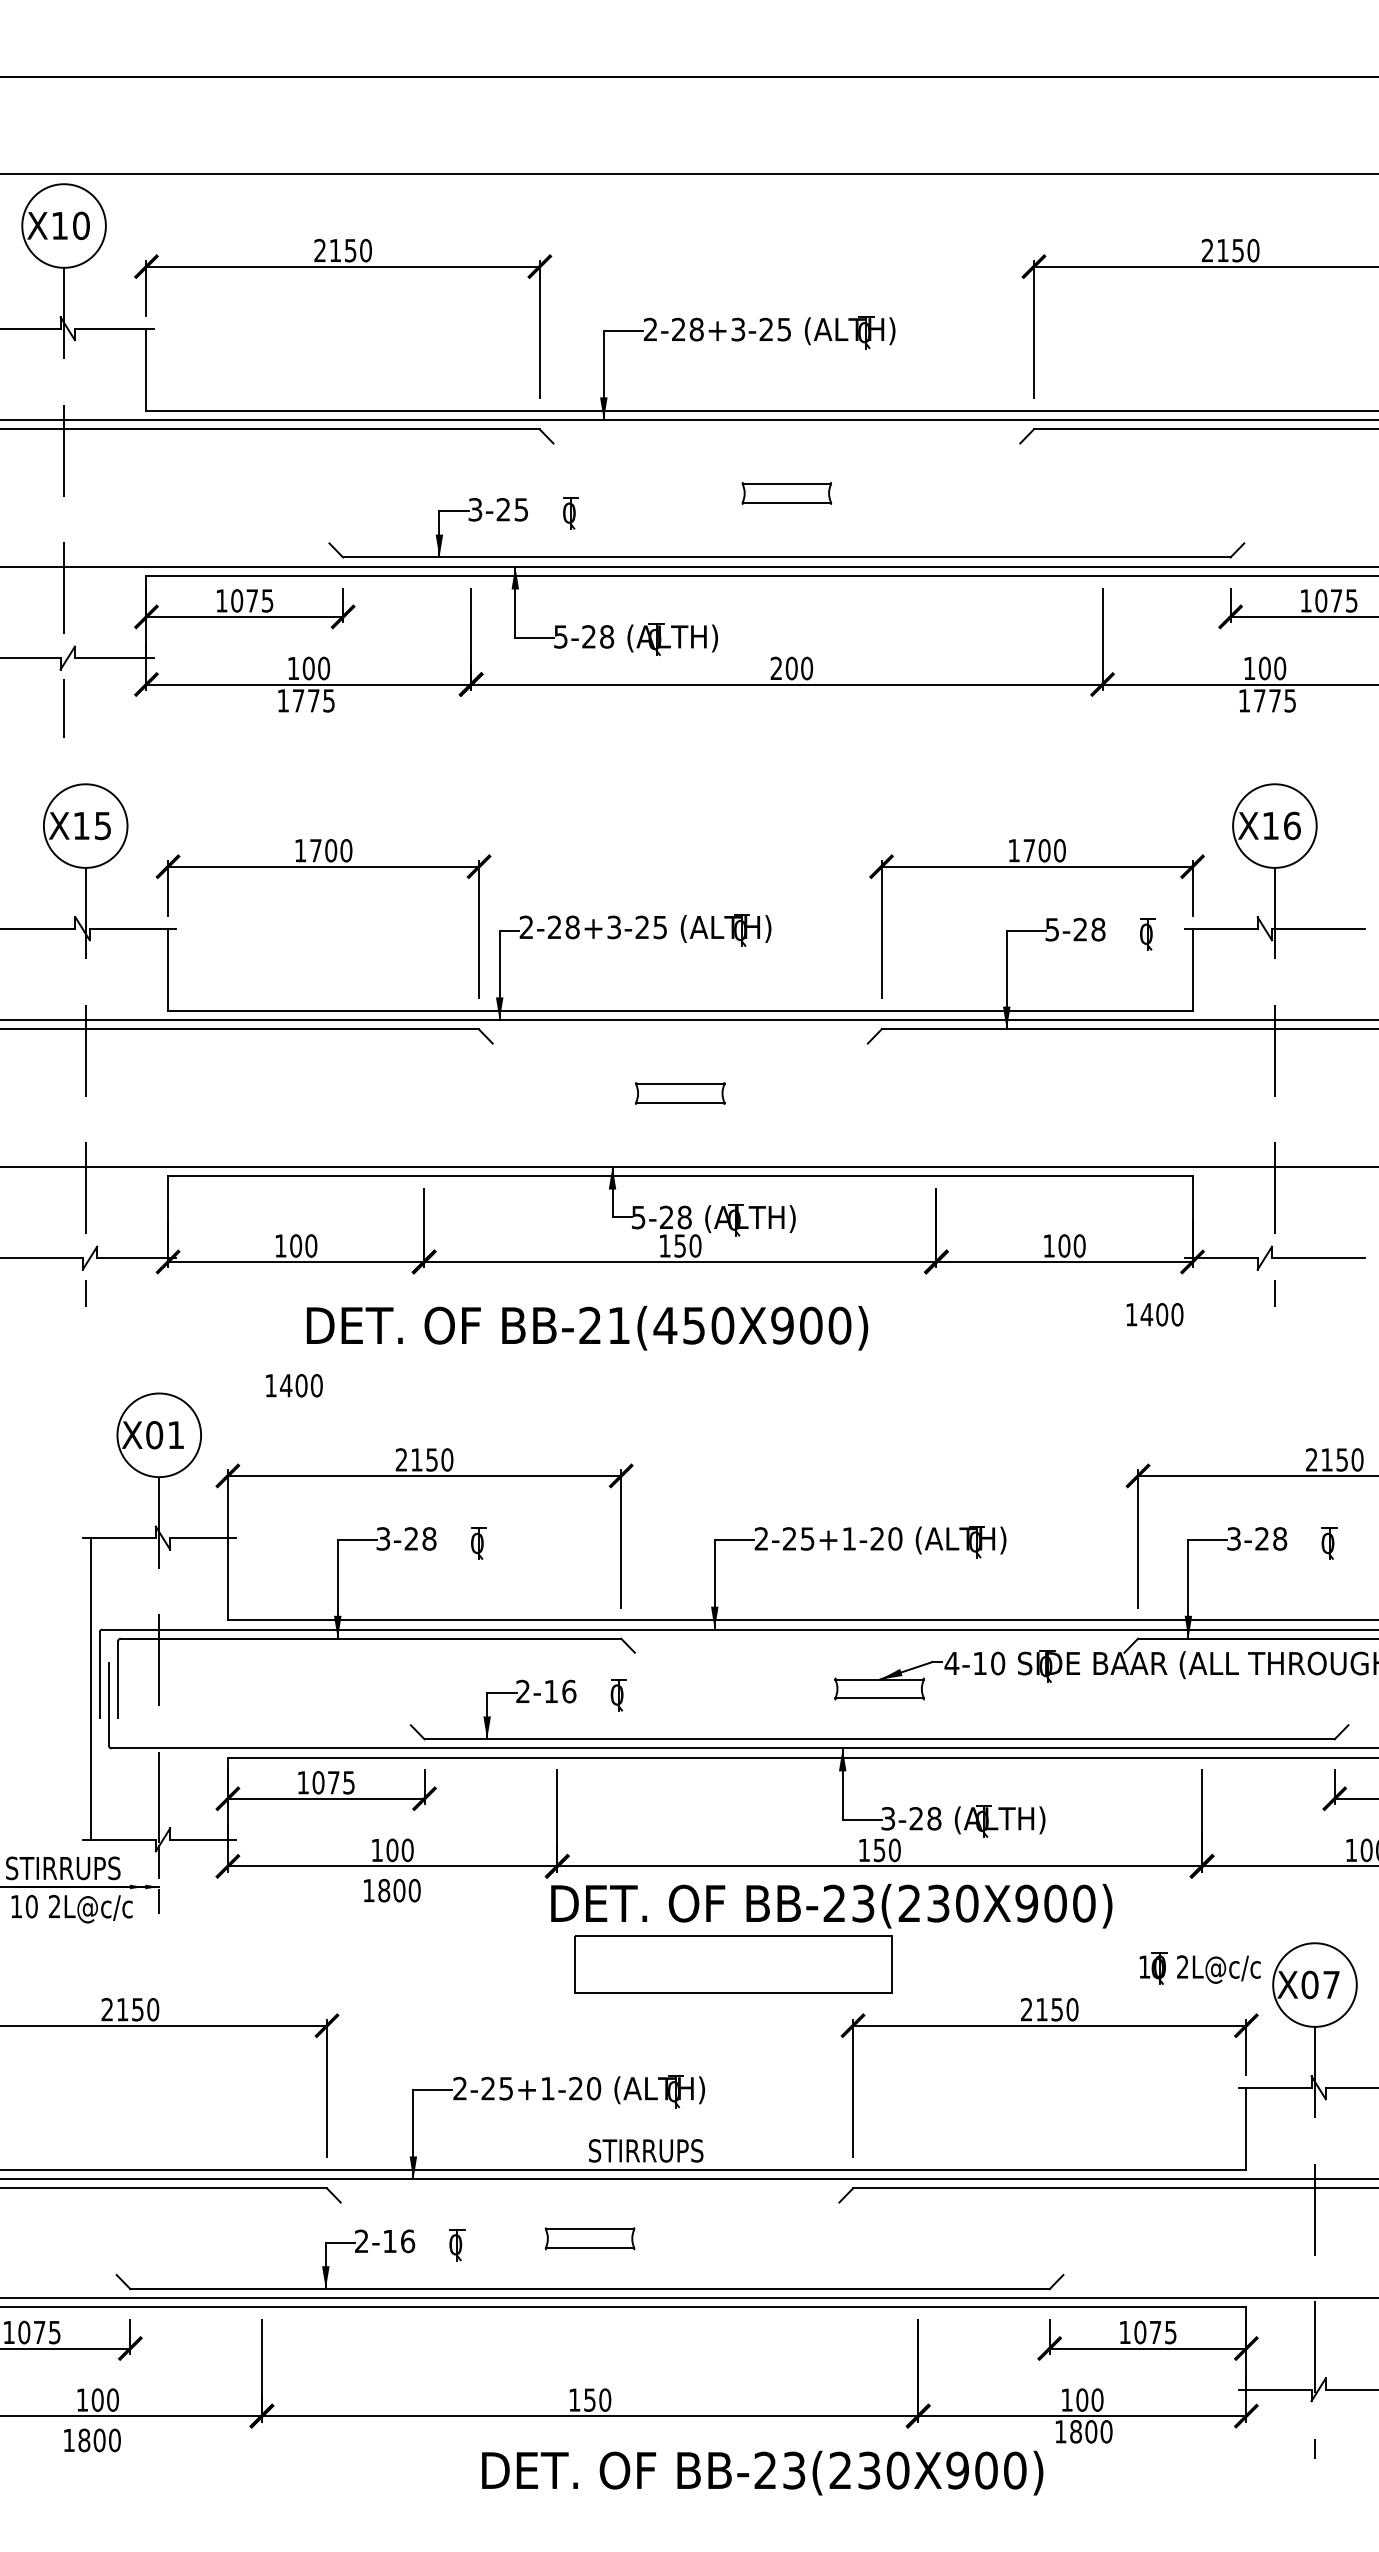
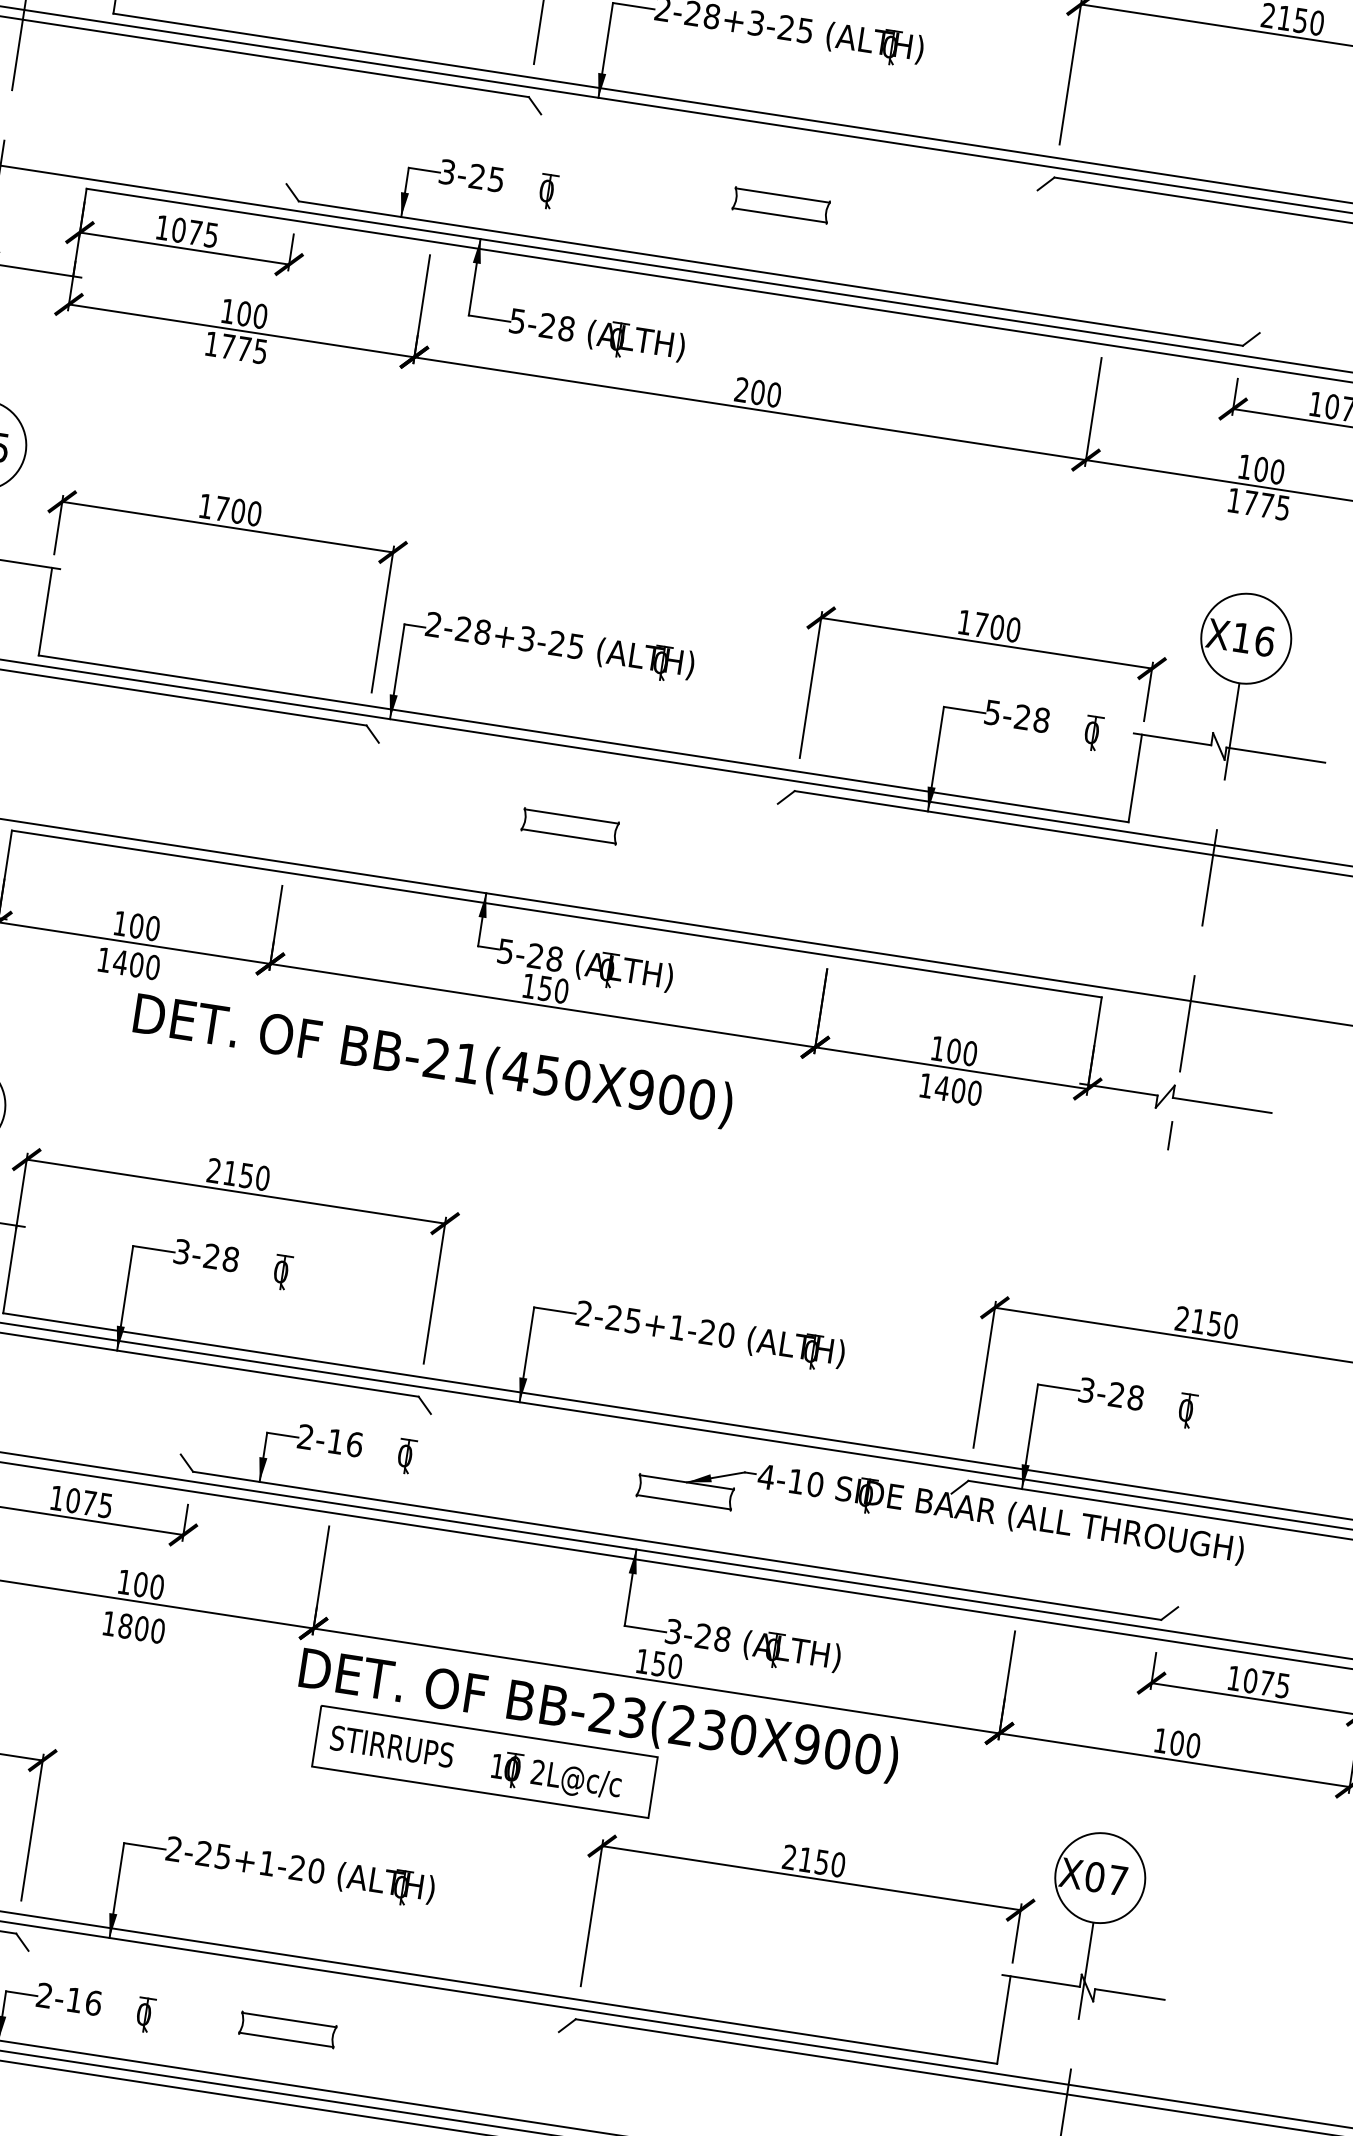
text: (1154, 1314) -> (950, 1089), moved
text: (294, 1385) -> (129, 963), moved
part: (1199, 1968) -> (555, 1776), moved
text: (646, 2150) -> (392, 1746), moved

